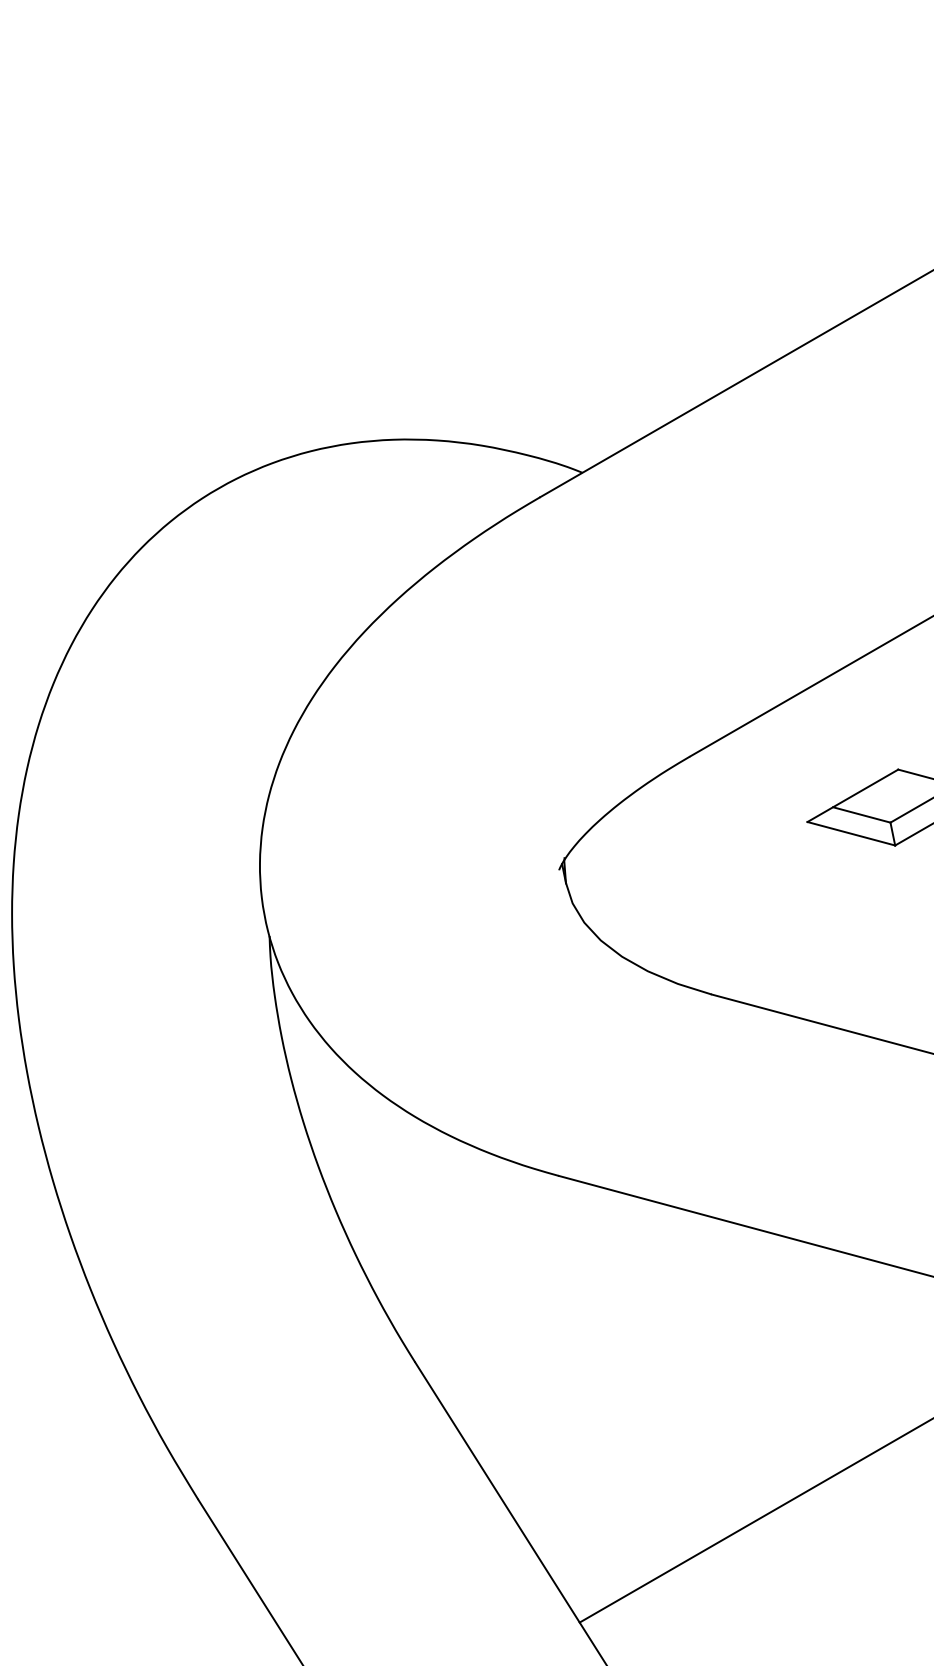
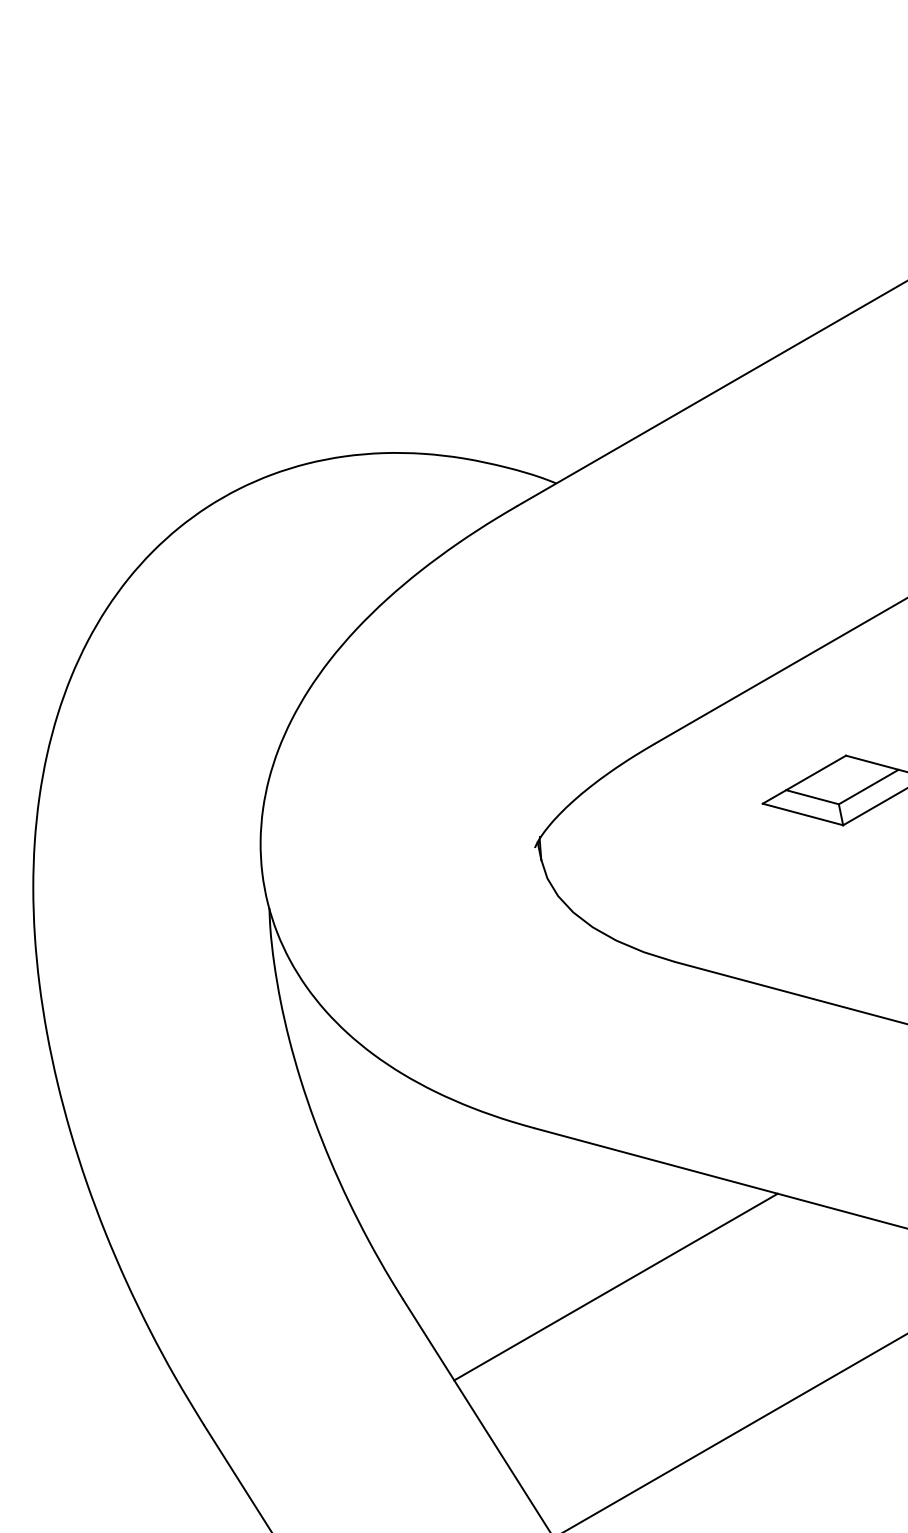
line: (646, 1348) -> (615, 1286), added

